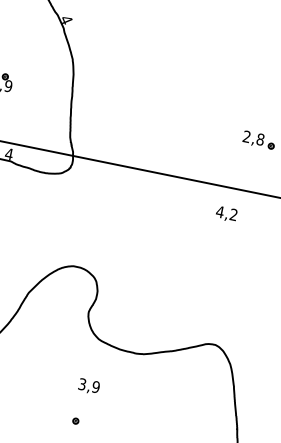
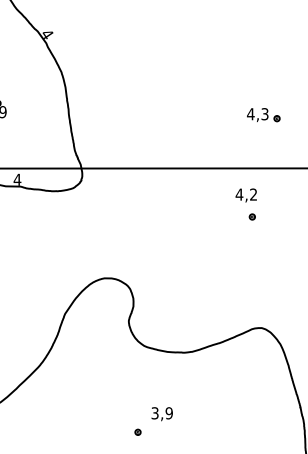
text: (253, 138) -> (257, 114), 2,8 -> 4,3
part: (227, 235) -> (251, 216), added
text: (88, 386) -> (161, 414), moved

